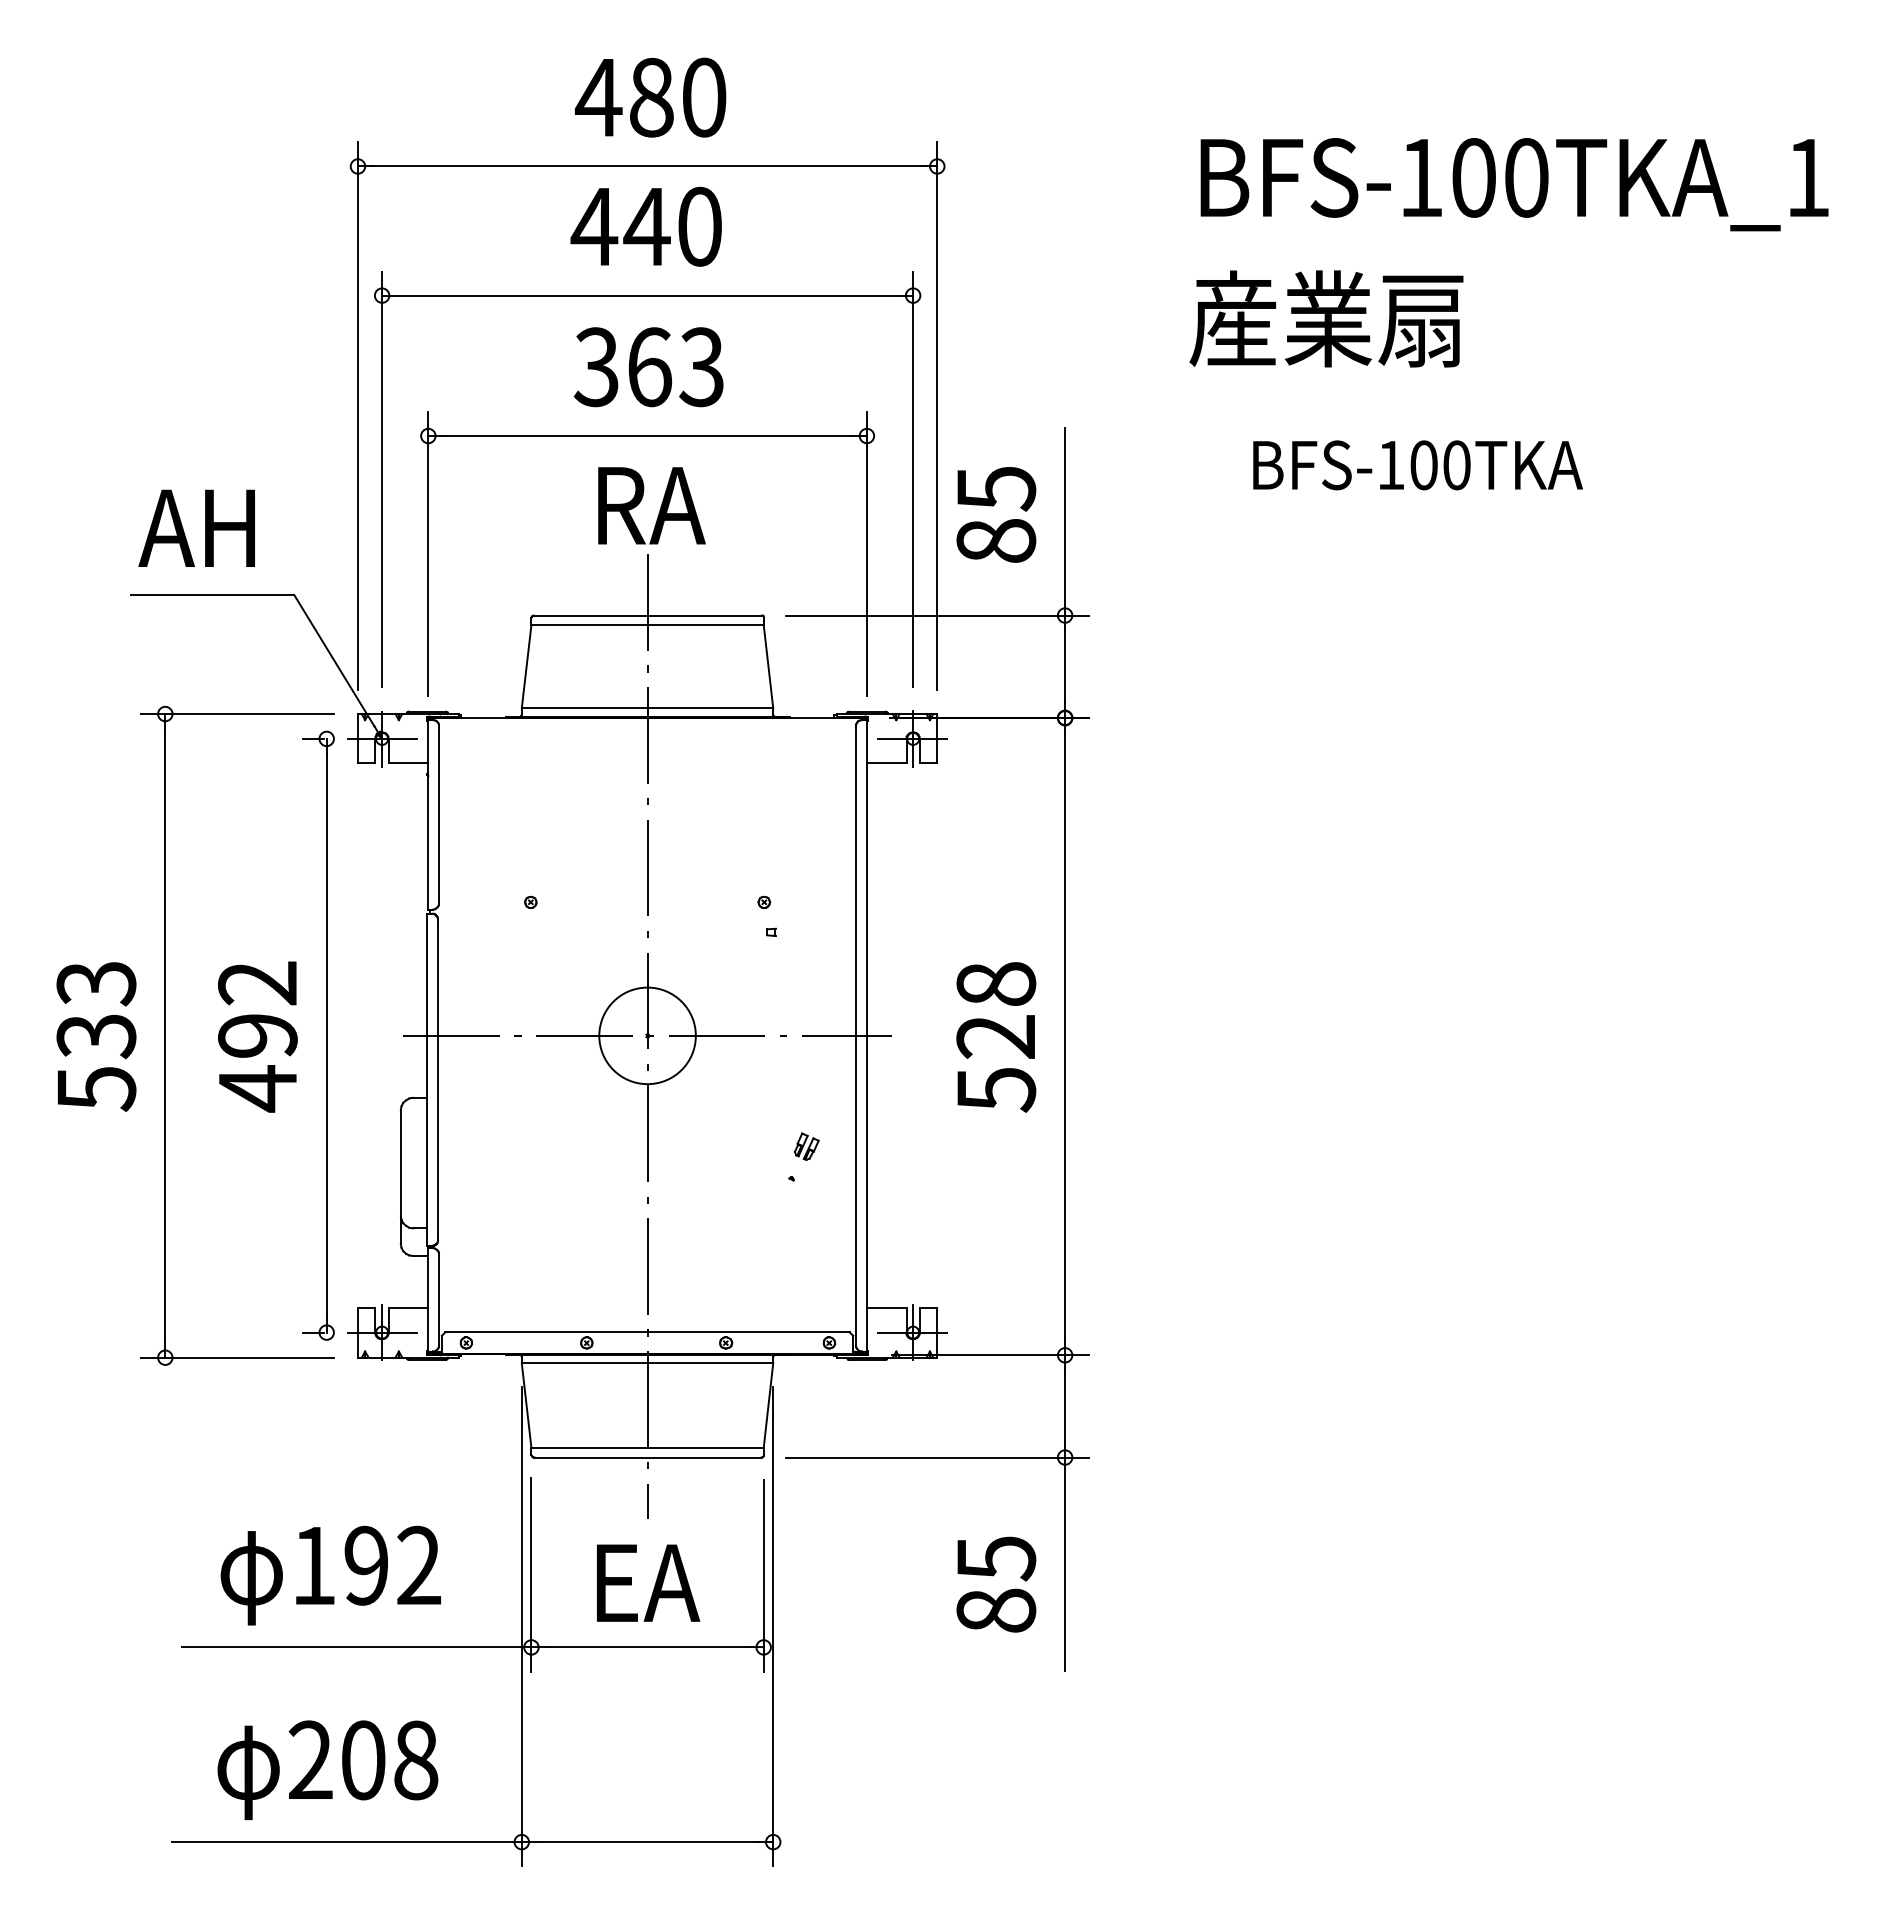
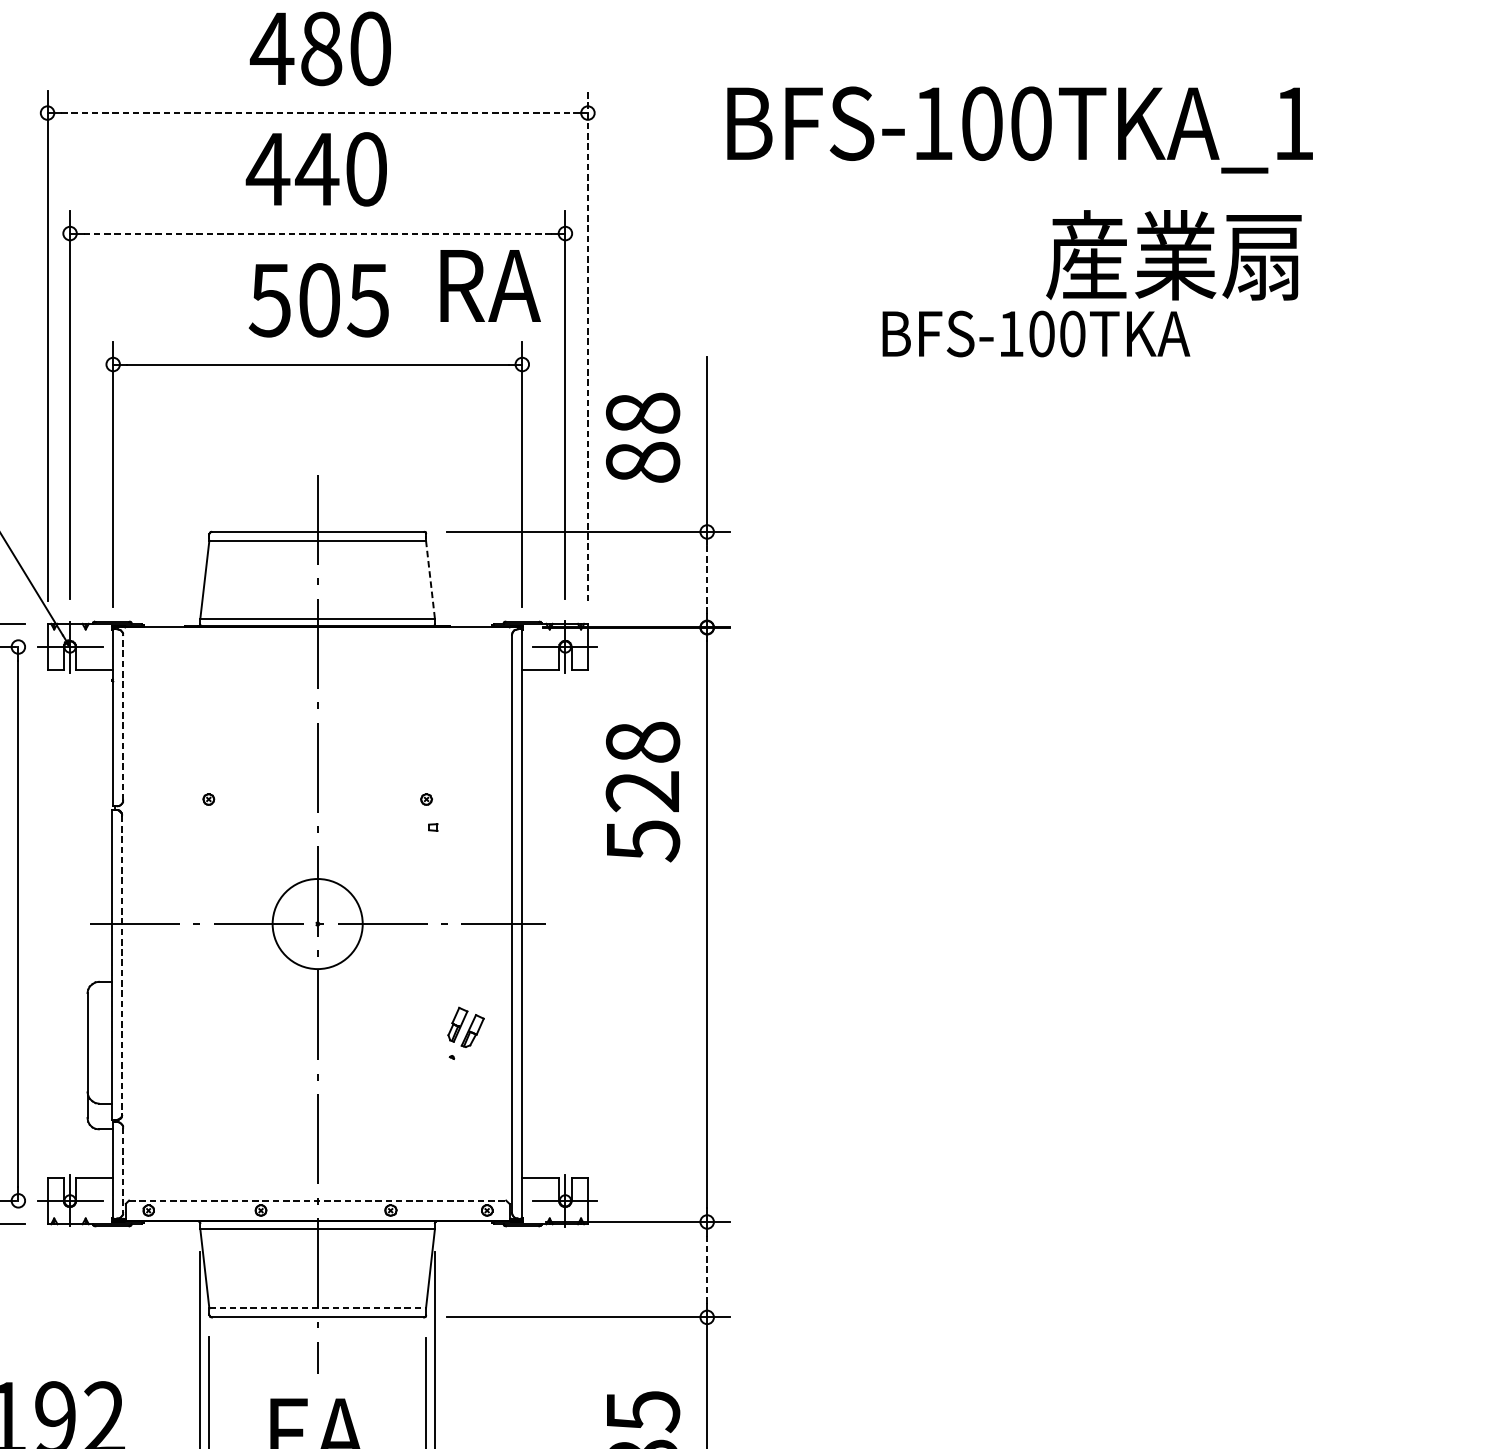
line: (648, 166) -> (318, 113), solid -> dashed
text: (1514, 184) -> (1020, 129), moved
line: (648, 295) -> (318, 233), solid -> dashed
text: (1326, 318) -> (1173, 254), moved
text: (648, 367) -> (318, 300), 363 -> 505
line: (937, 416) -> (588, 346), solid -> dashed
text: (1417, 465) -> (1035, 334), moved
text: (996, 488) -> (643, 413), 85 -> 88
text: (651, 505) -> (490, 285), moved
line: (1065, 666) -> (707, 579), solid -> dashed
line: (768, 667) -> (430, 580), solid -> dashed
line: (438, 814) -> (122, 717), solid -> dashed
text: (996, 1037) -> (643, 792), moved
line: (437, 1080) -> (121, 965), solid -> dashed
part: (806, 1146) -> (465, 1027), size x1.6
line: (438, 1299) -> (122, 1169), solid -> dashed
line: (648, 1332) -> (318, 1200), solid -> dashed
line: (1065, 1406) -> (707, 1269), solid -> dashed
line: (648, 1448) -> (318, 1308), solid -> dashed

